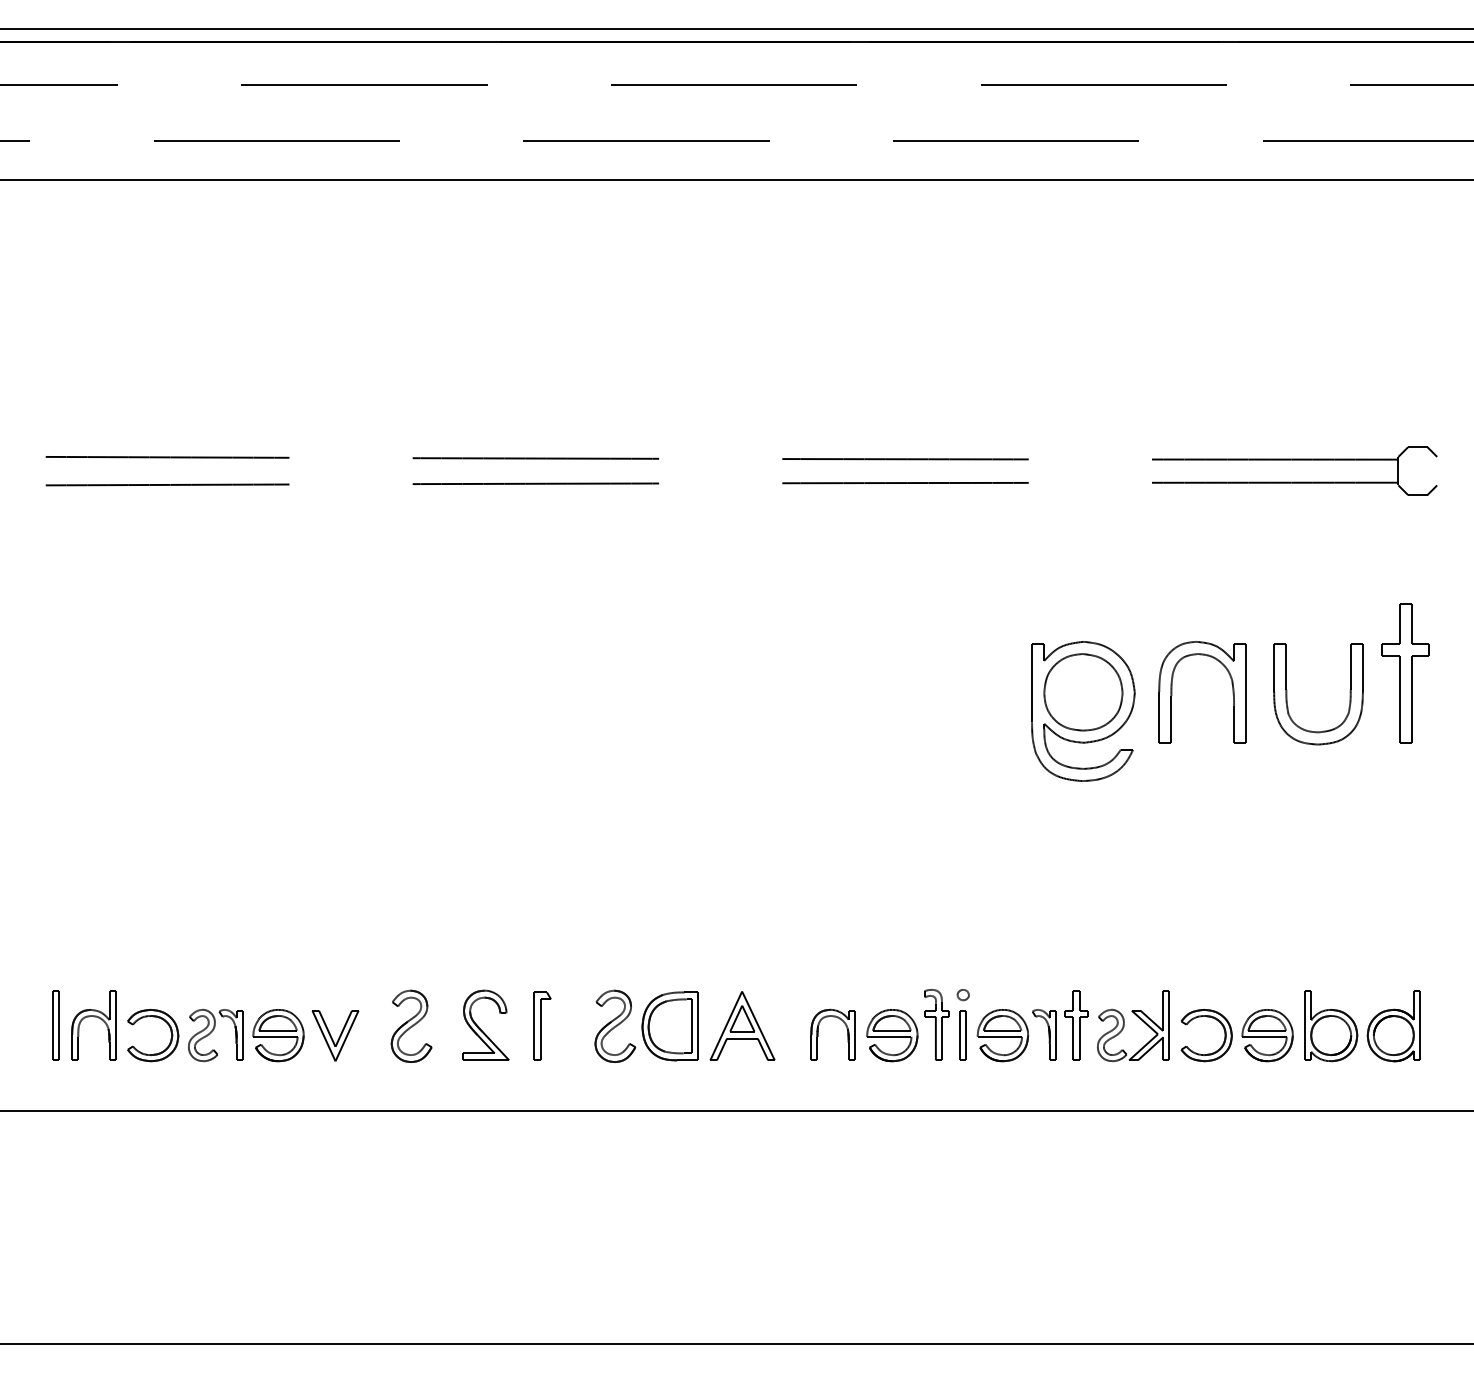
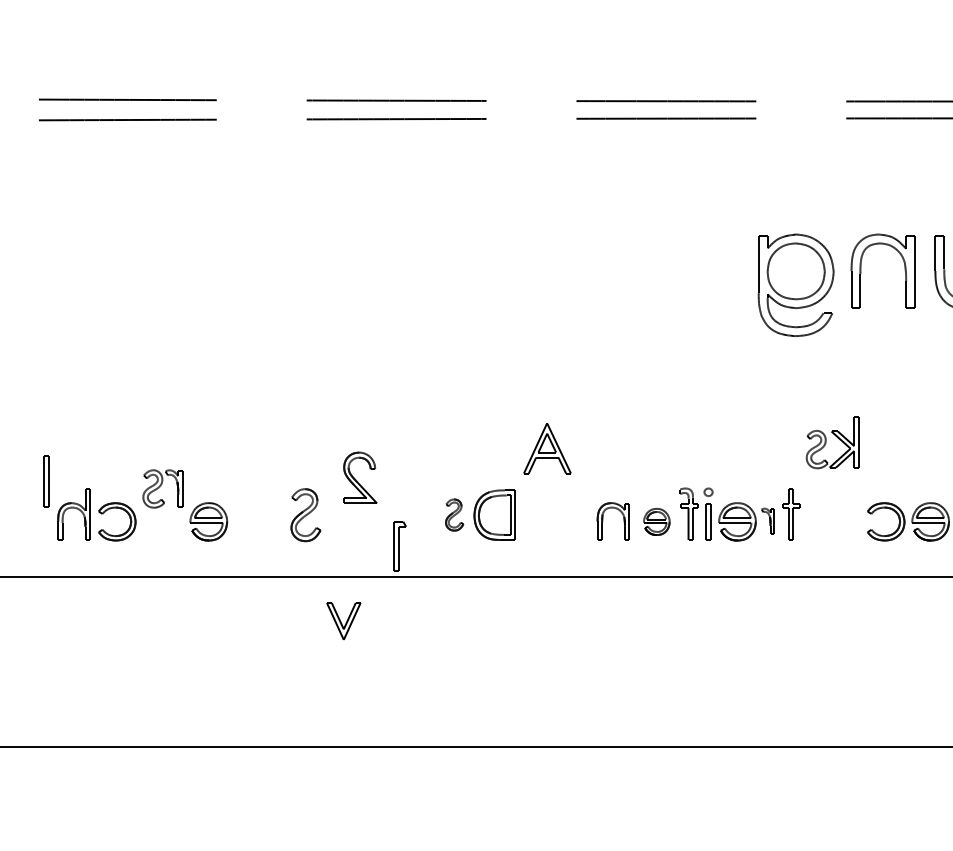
part: (55, 1025) -> (46, 481), moved
part: (542, 1025) -> (399, 545), moved
part: (615, 1025) -> (454, 514), size x0.6
part: (742, 1025) -> (547, 448), moved
part: (1124, 1026) -> (826, 443), moved
part: (480, 1028) -> (356, 480), moved
part: (1044, 1034) -> (767, 521), size x0.7
part: (215, 1035) -> (162, 488), moved
part: (335, 1035) -> (343, 621), moved
part: (892, 1035) -> (656, 521), size x0.7

